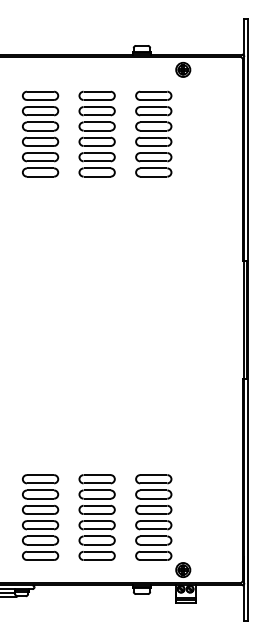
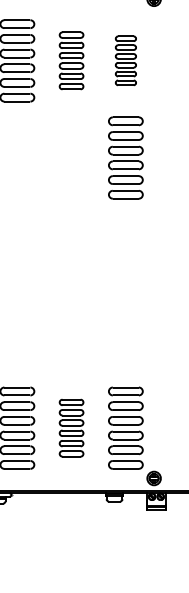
part: (96, 133) -> (71, 60), size x0.7
part: (153, 133) -> (125, 60), size x0.6
part: (153, 235) -> (125, 157), added
part: (96, 517) -> (71, 428), size x0.7

